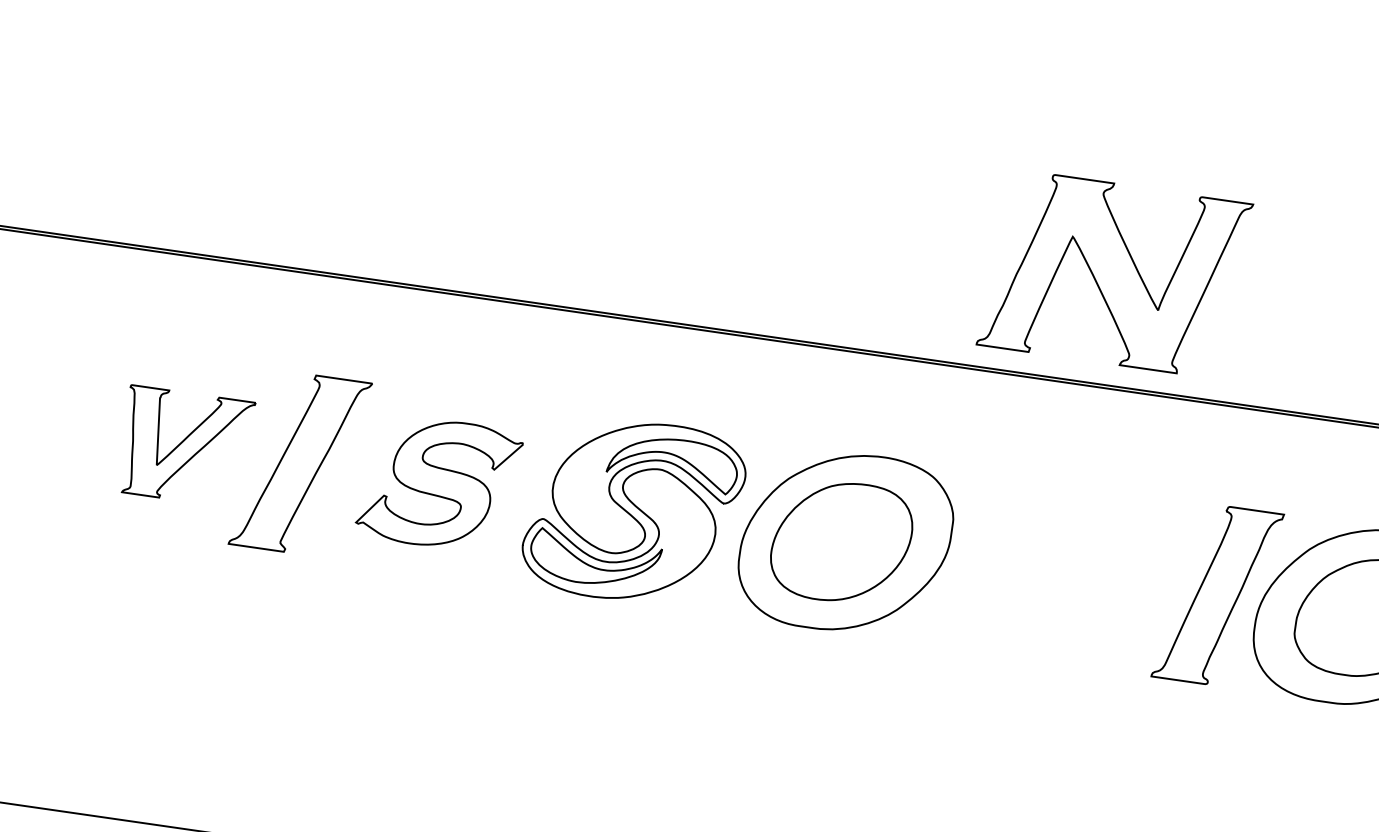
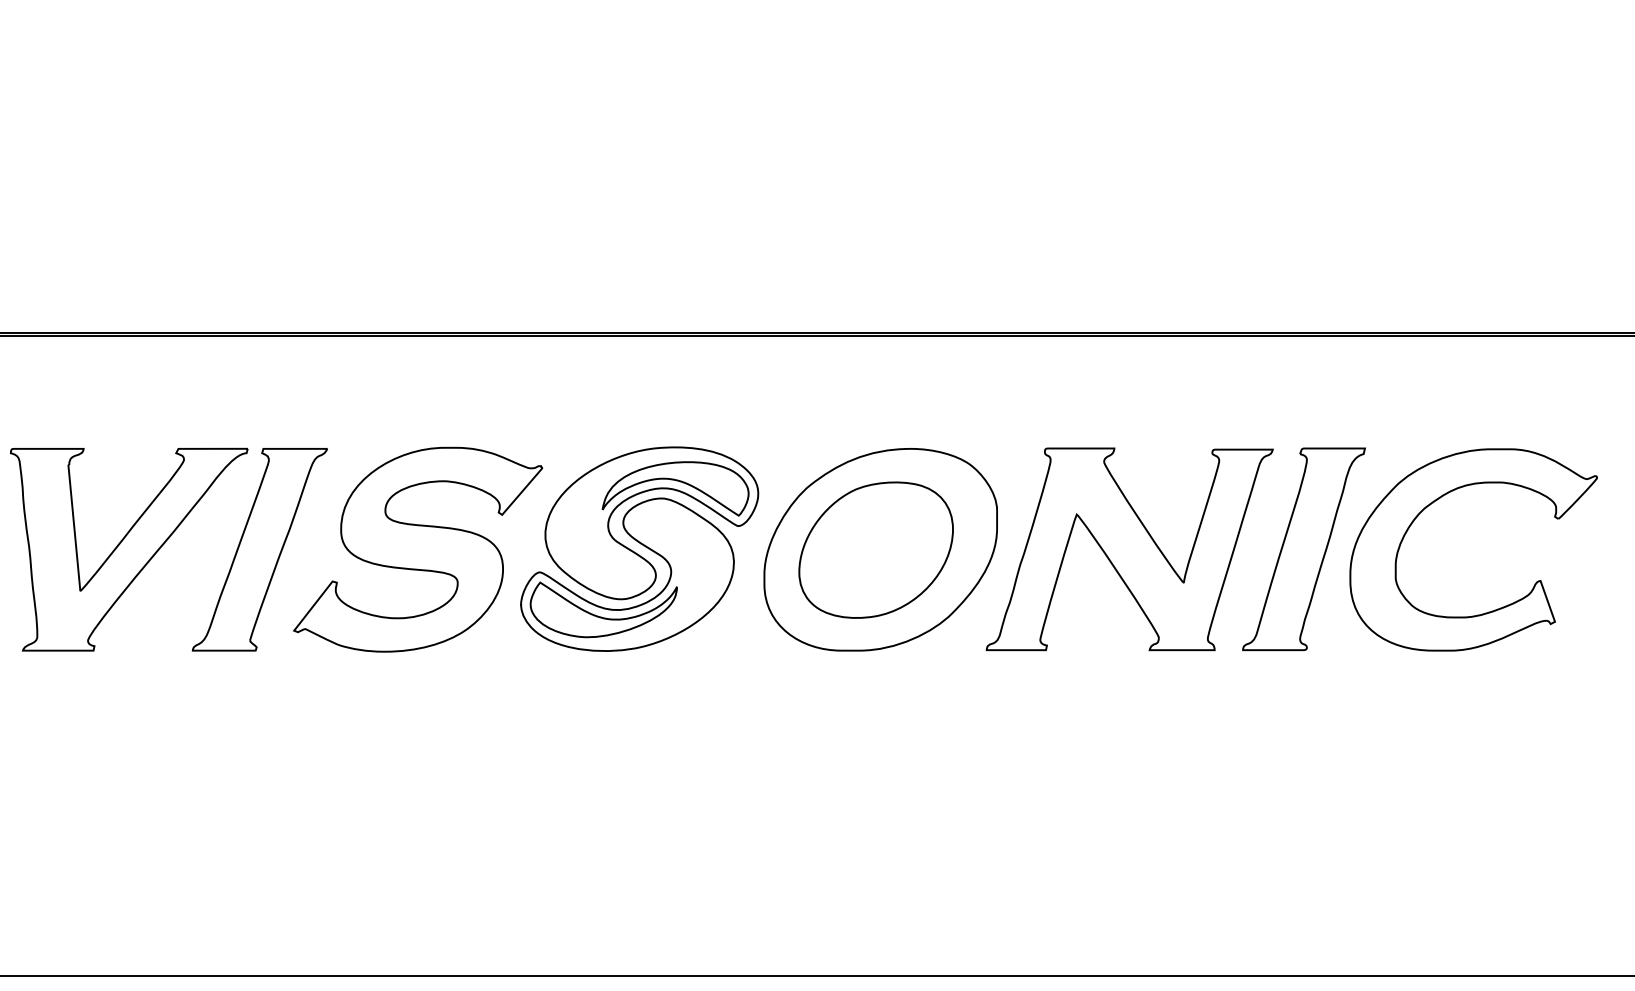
part: (1114, 274) -> (1129, 549), moved
part: (185, 447) -> (129, 549), size x1.67
part: (439, 483) -> (418, 549), size x1.43

